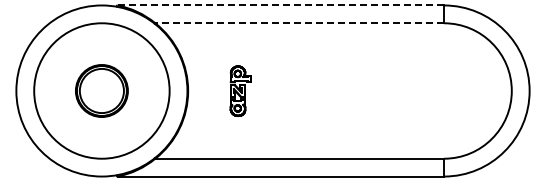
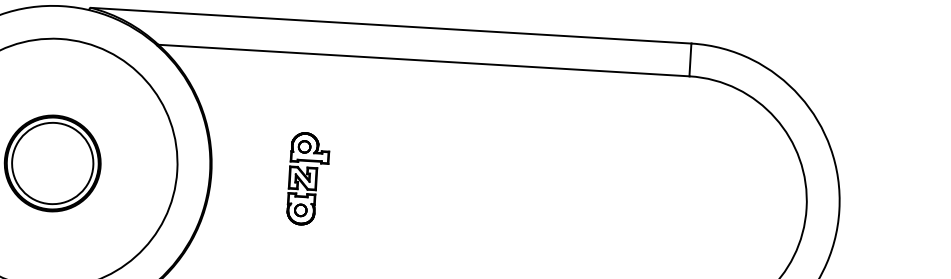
line: (281, 5) -> (392, 25), dashed -> solid
line: (299, 23) -> (423, 60), dashed -> solid

